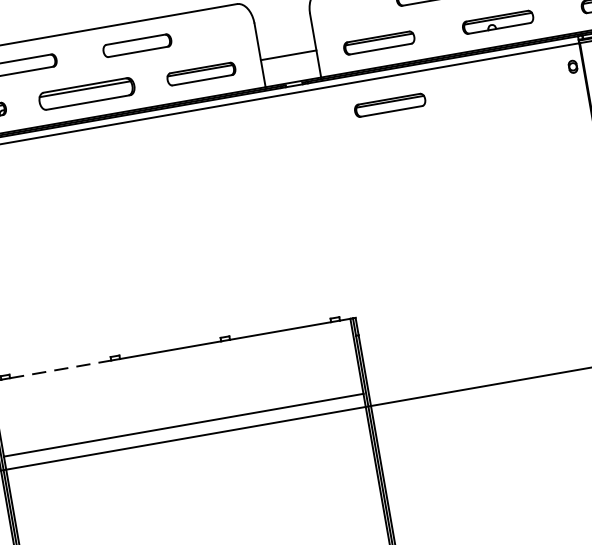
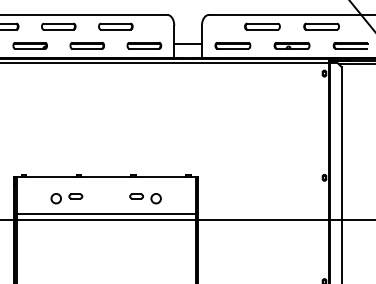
part: (85, 93) -> (86, 45), size x0.71
part: (389, 104) -> (232, 76), removed
line: (60, 369) -> (51, 176), dashed -> solid
part: (257, 380) -> (145, 198), added
part: (98, 408) -> (66, 198), added

